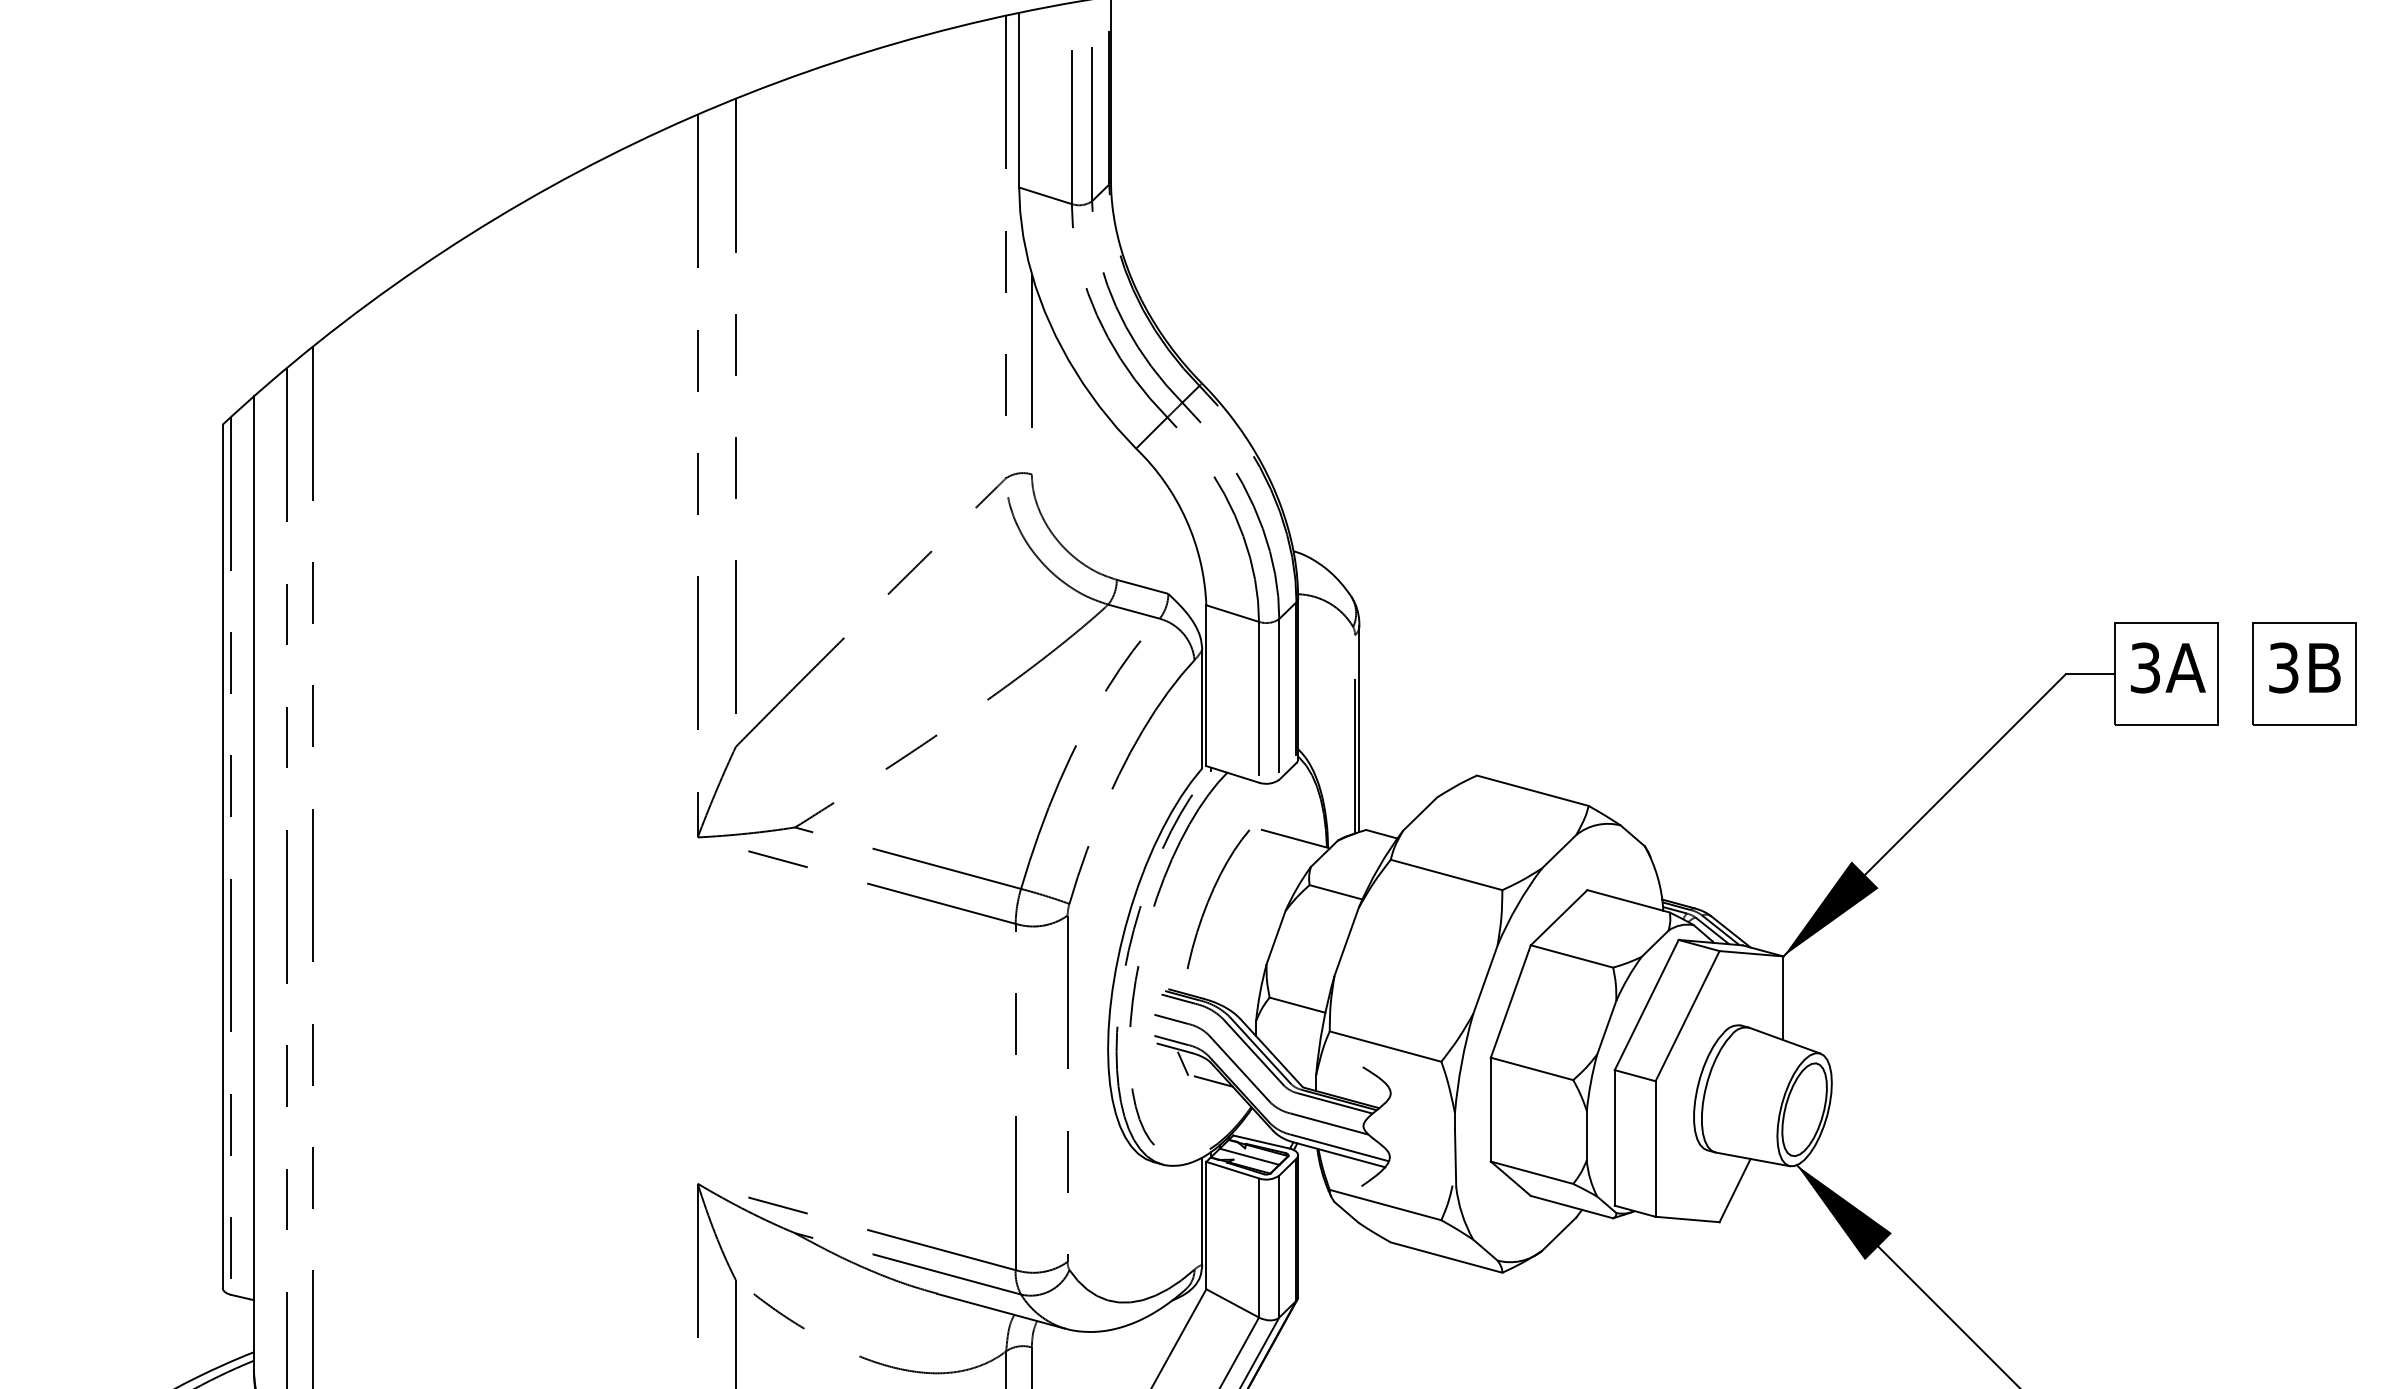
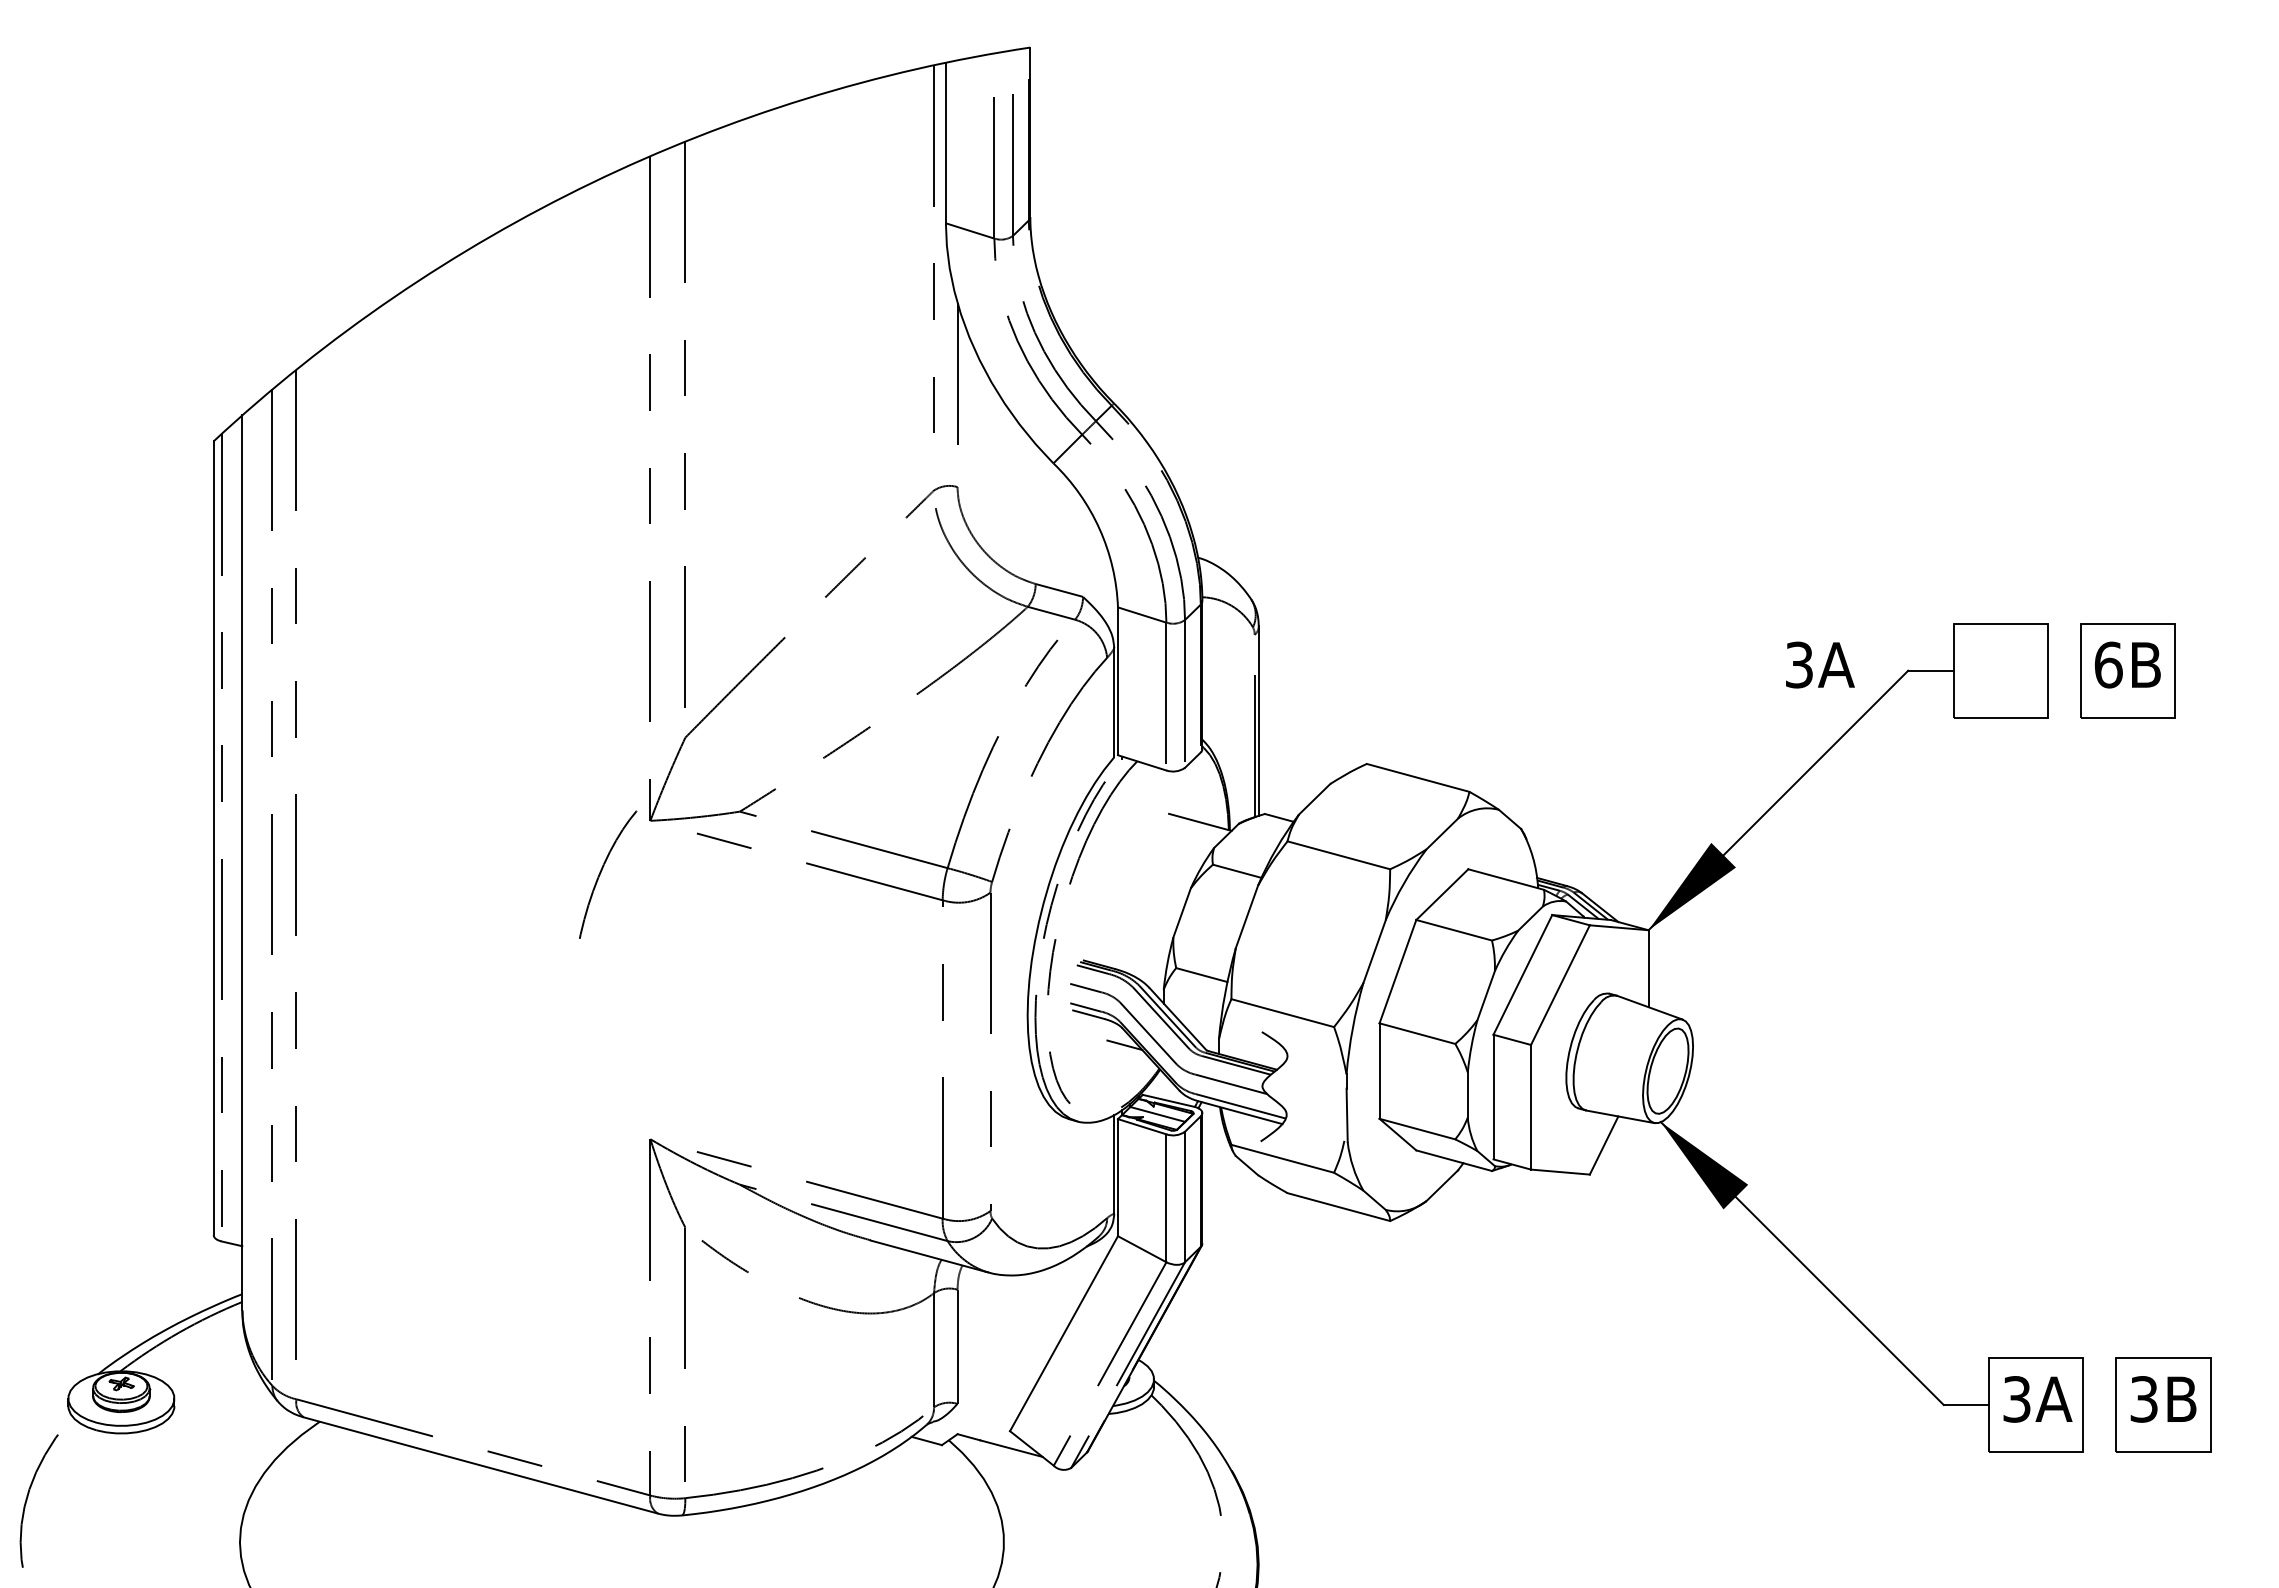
text: (2168, 667) -> (1820, 664), moved
text: (2283, 667) -> (2108, 664), 3B -> 6B
curve: (1211, 897) -> (601, 873), moved
line: (1182, 1063) -> (1096, 1028), removed

